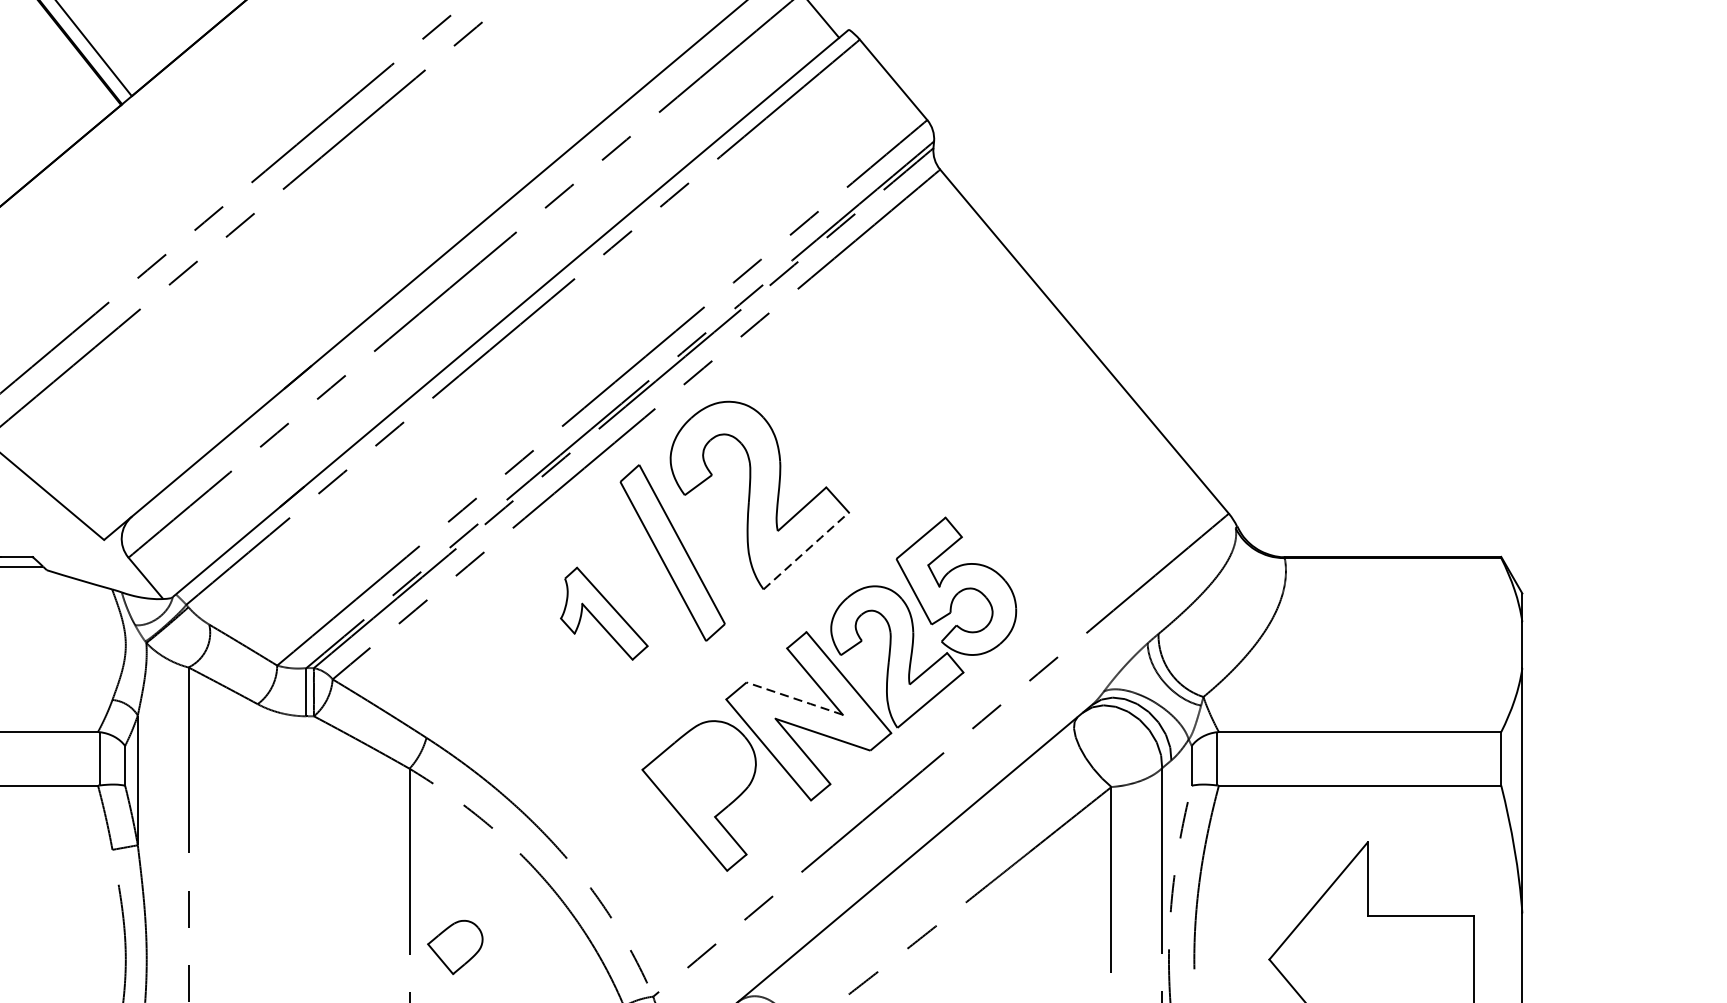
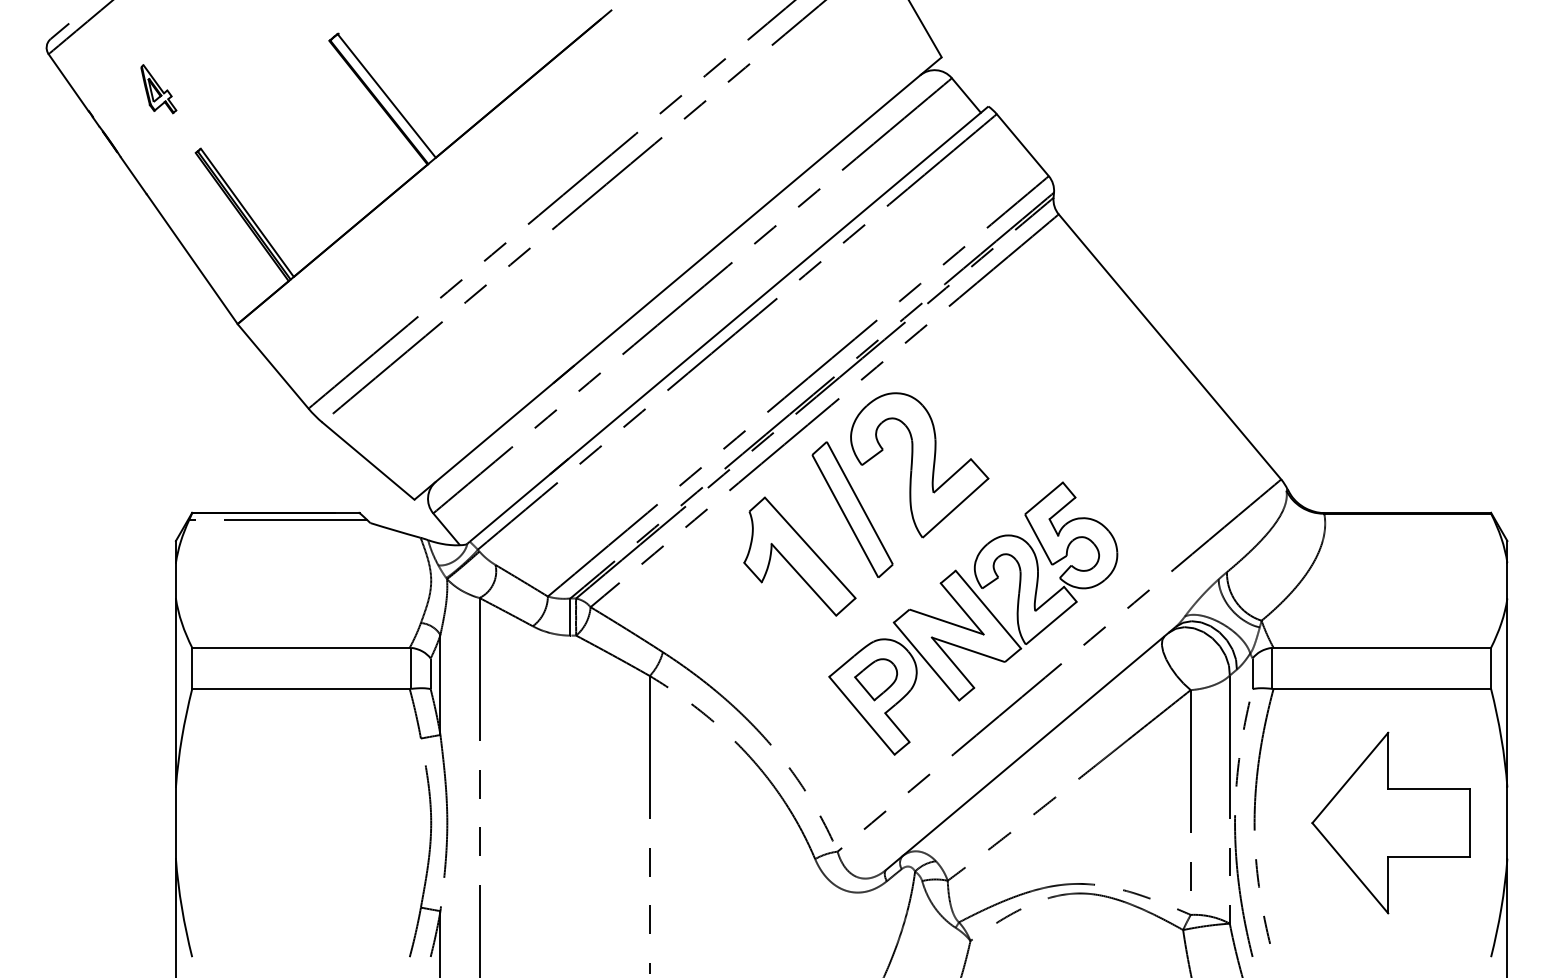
line: (806, 550) -> (955, 507), dashed -> solid
part: (603, 613) -> (799, 556), size x1.67
line: (794, 697) -> (946, 621), dashed -> solid
part: (455, 947) -> (876, 679), moved

